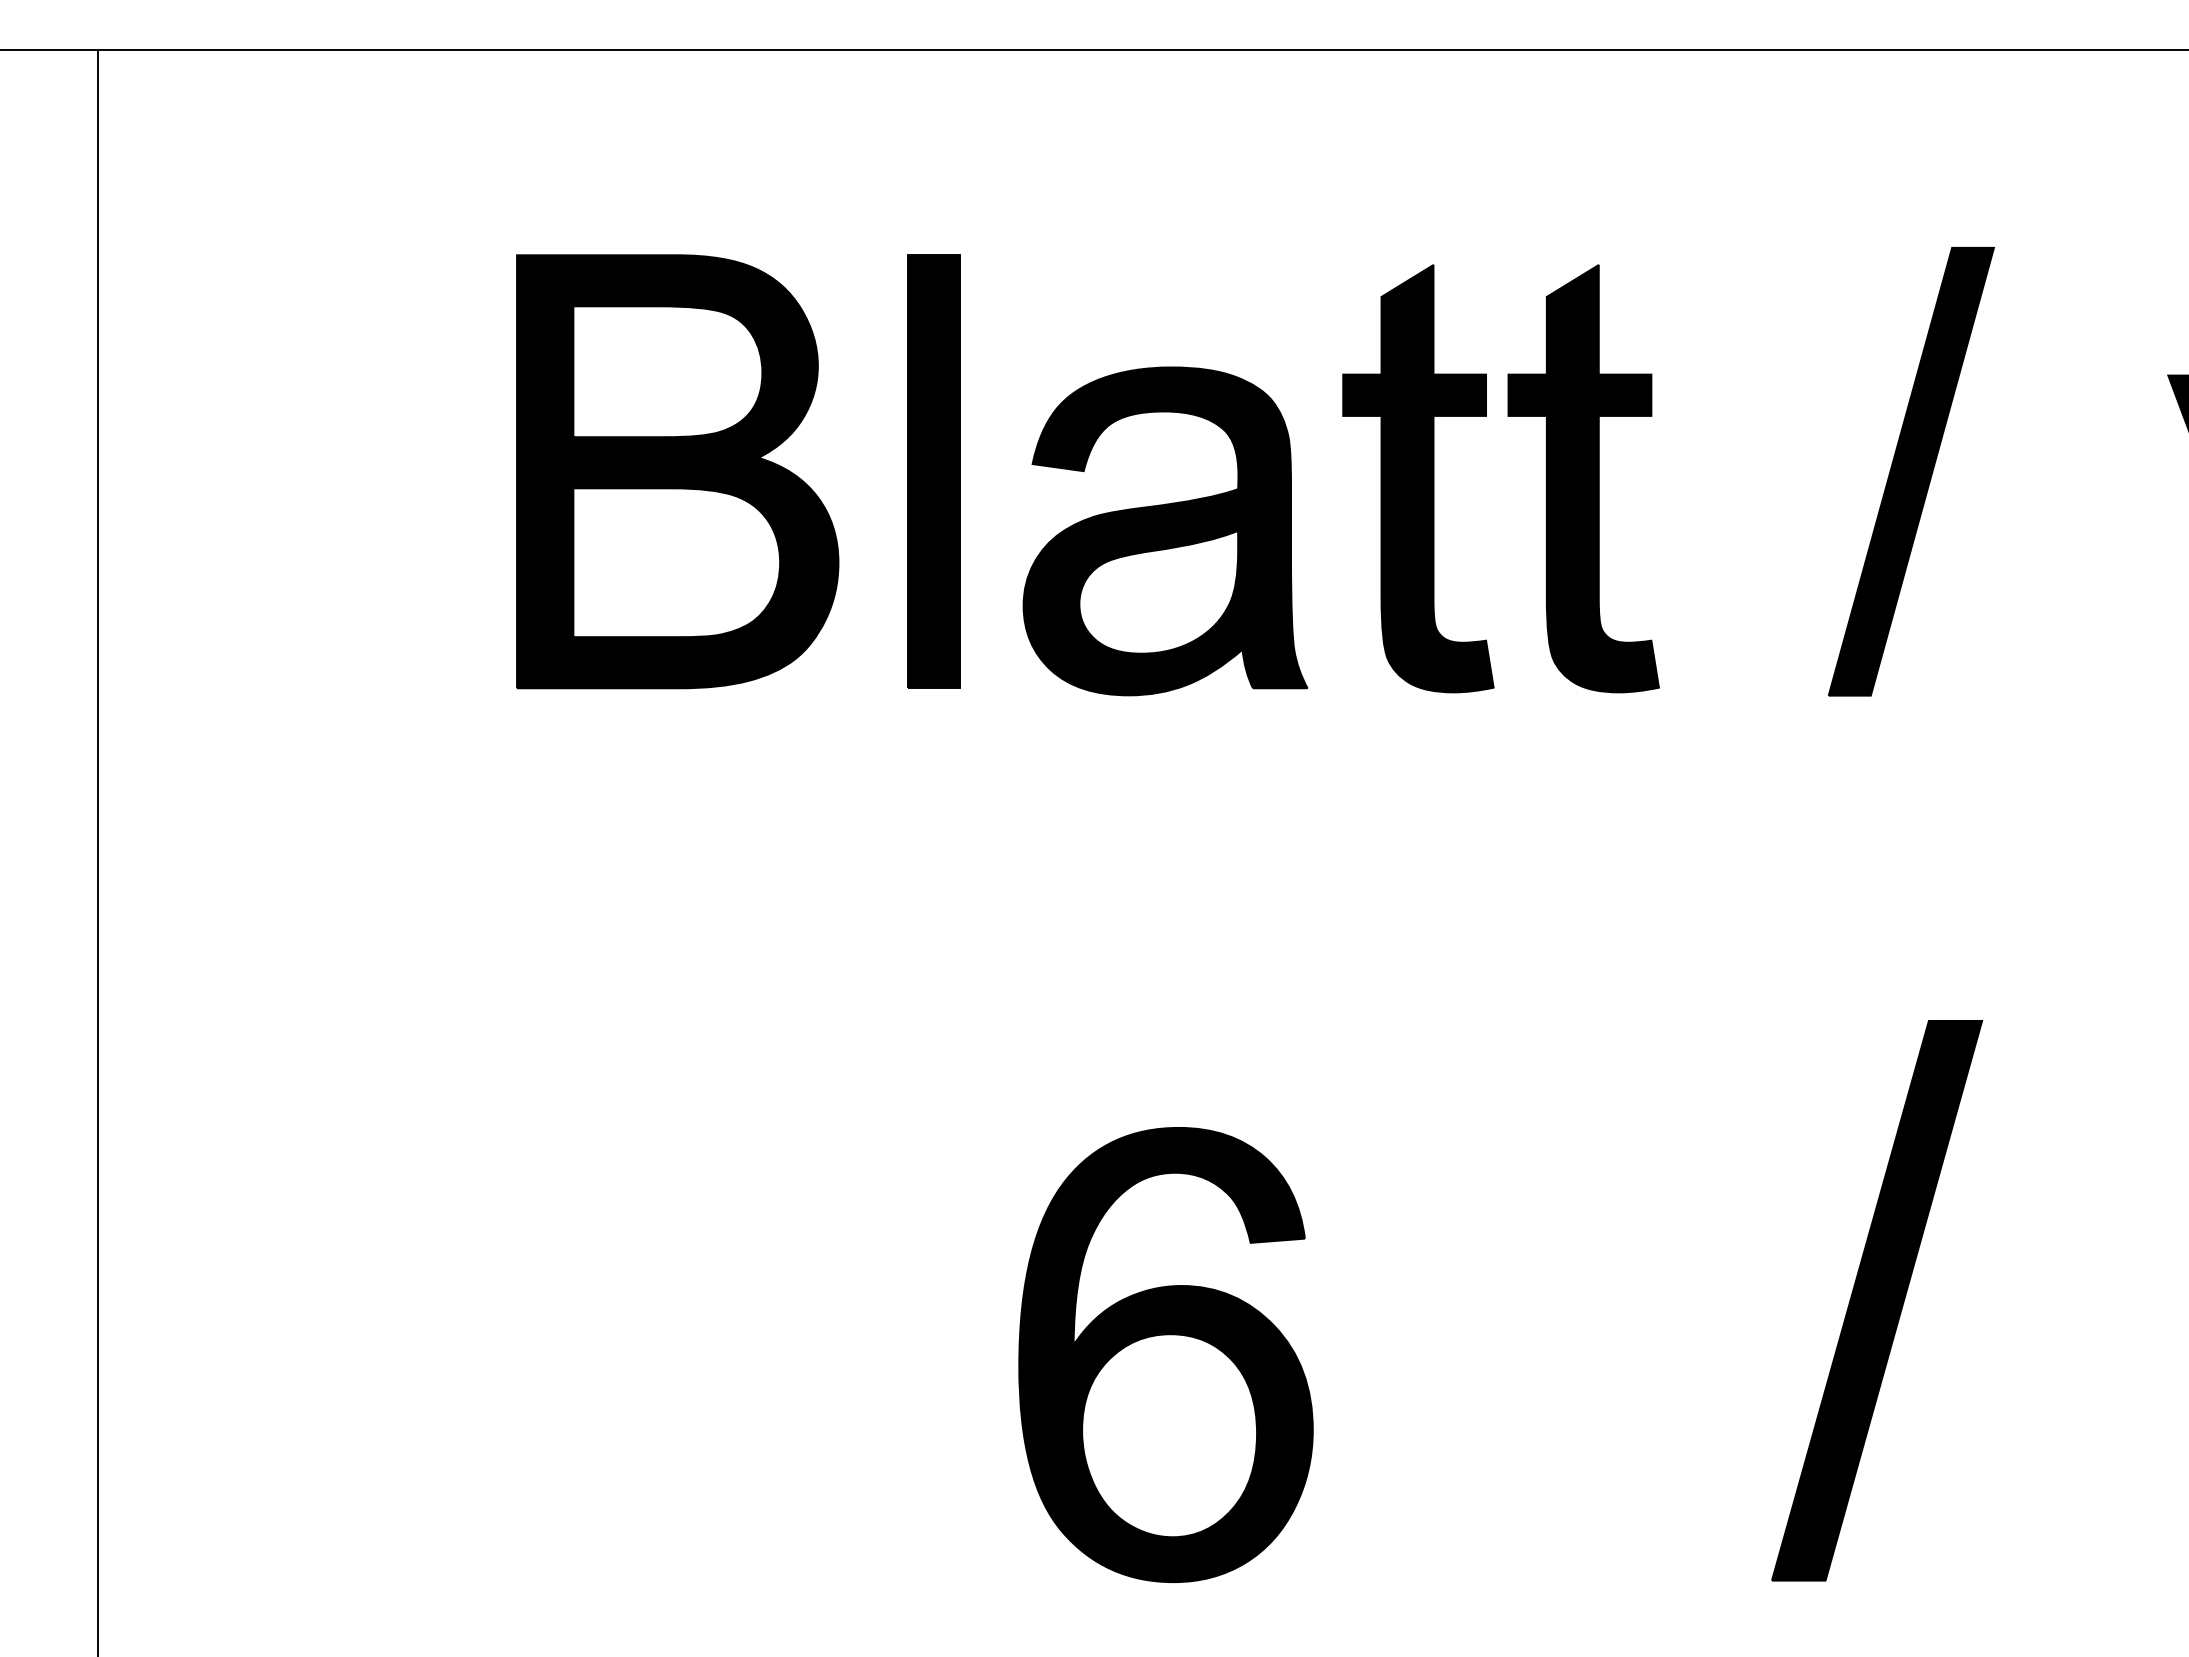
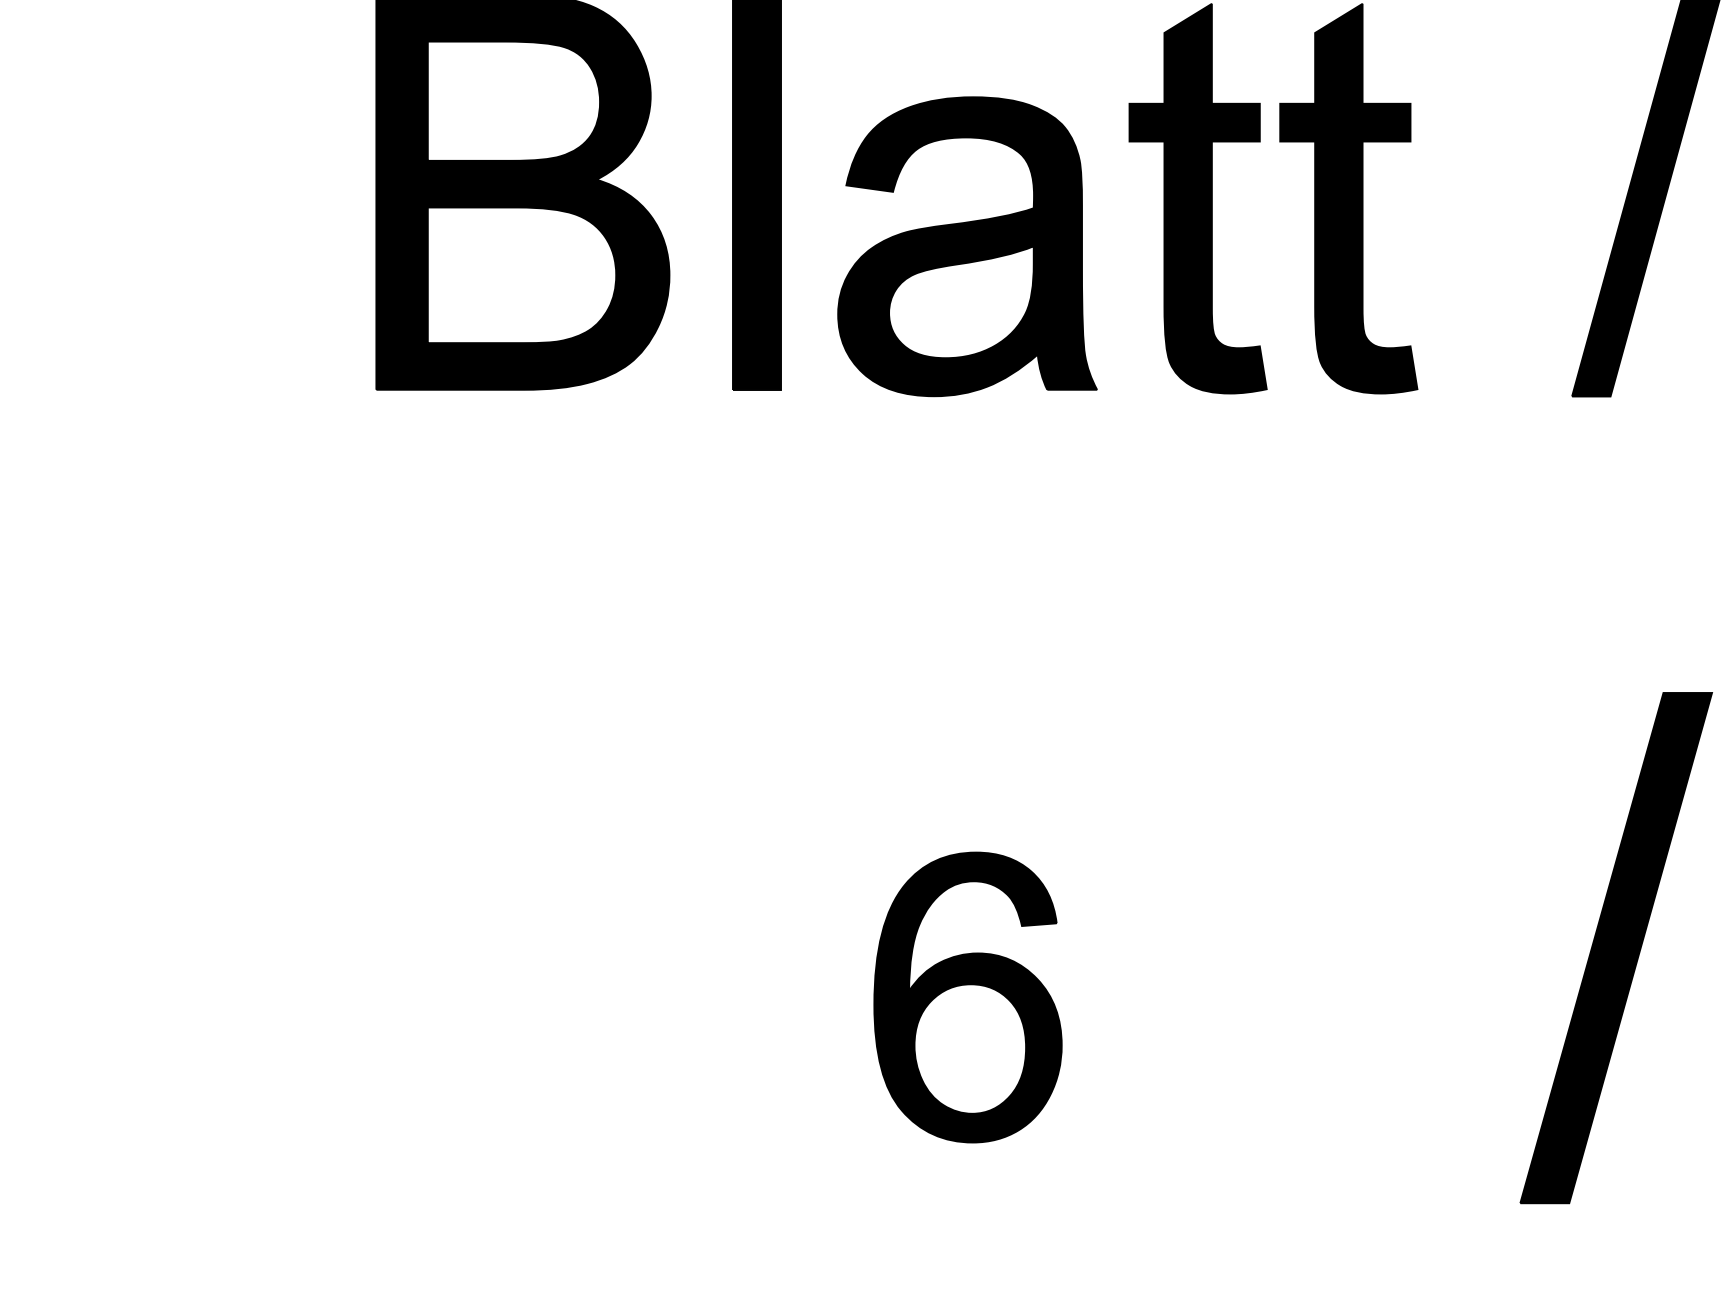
part: (1165, 1354) -> (967, 997), size x0.7

